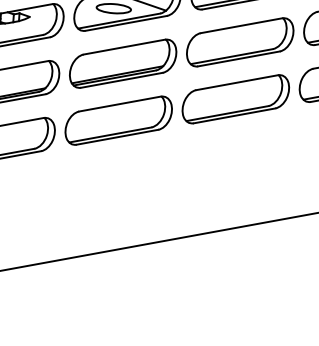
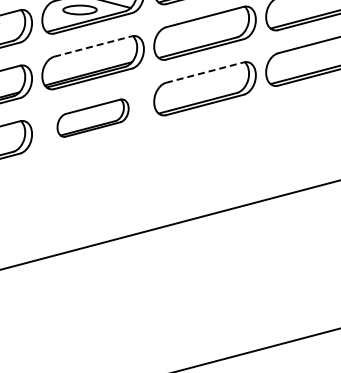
line: (124, 47) -> (93, 46), solid -> dashed
line: (237, 82) -> (205, 72), solid -> dashed
part: (118, 119) -> (92, 117), size x0.7

